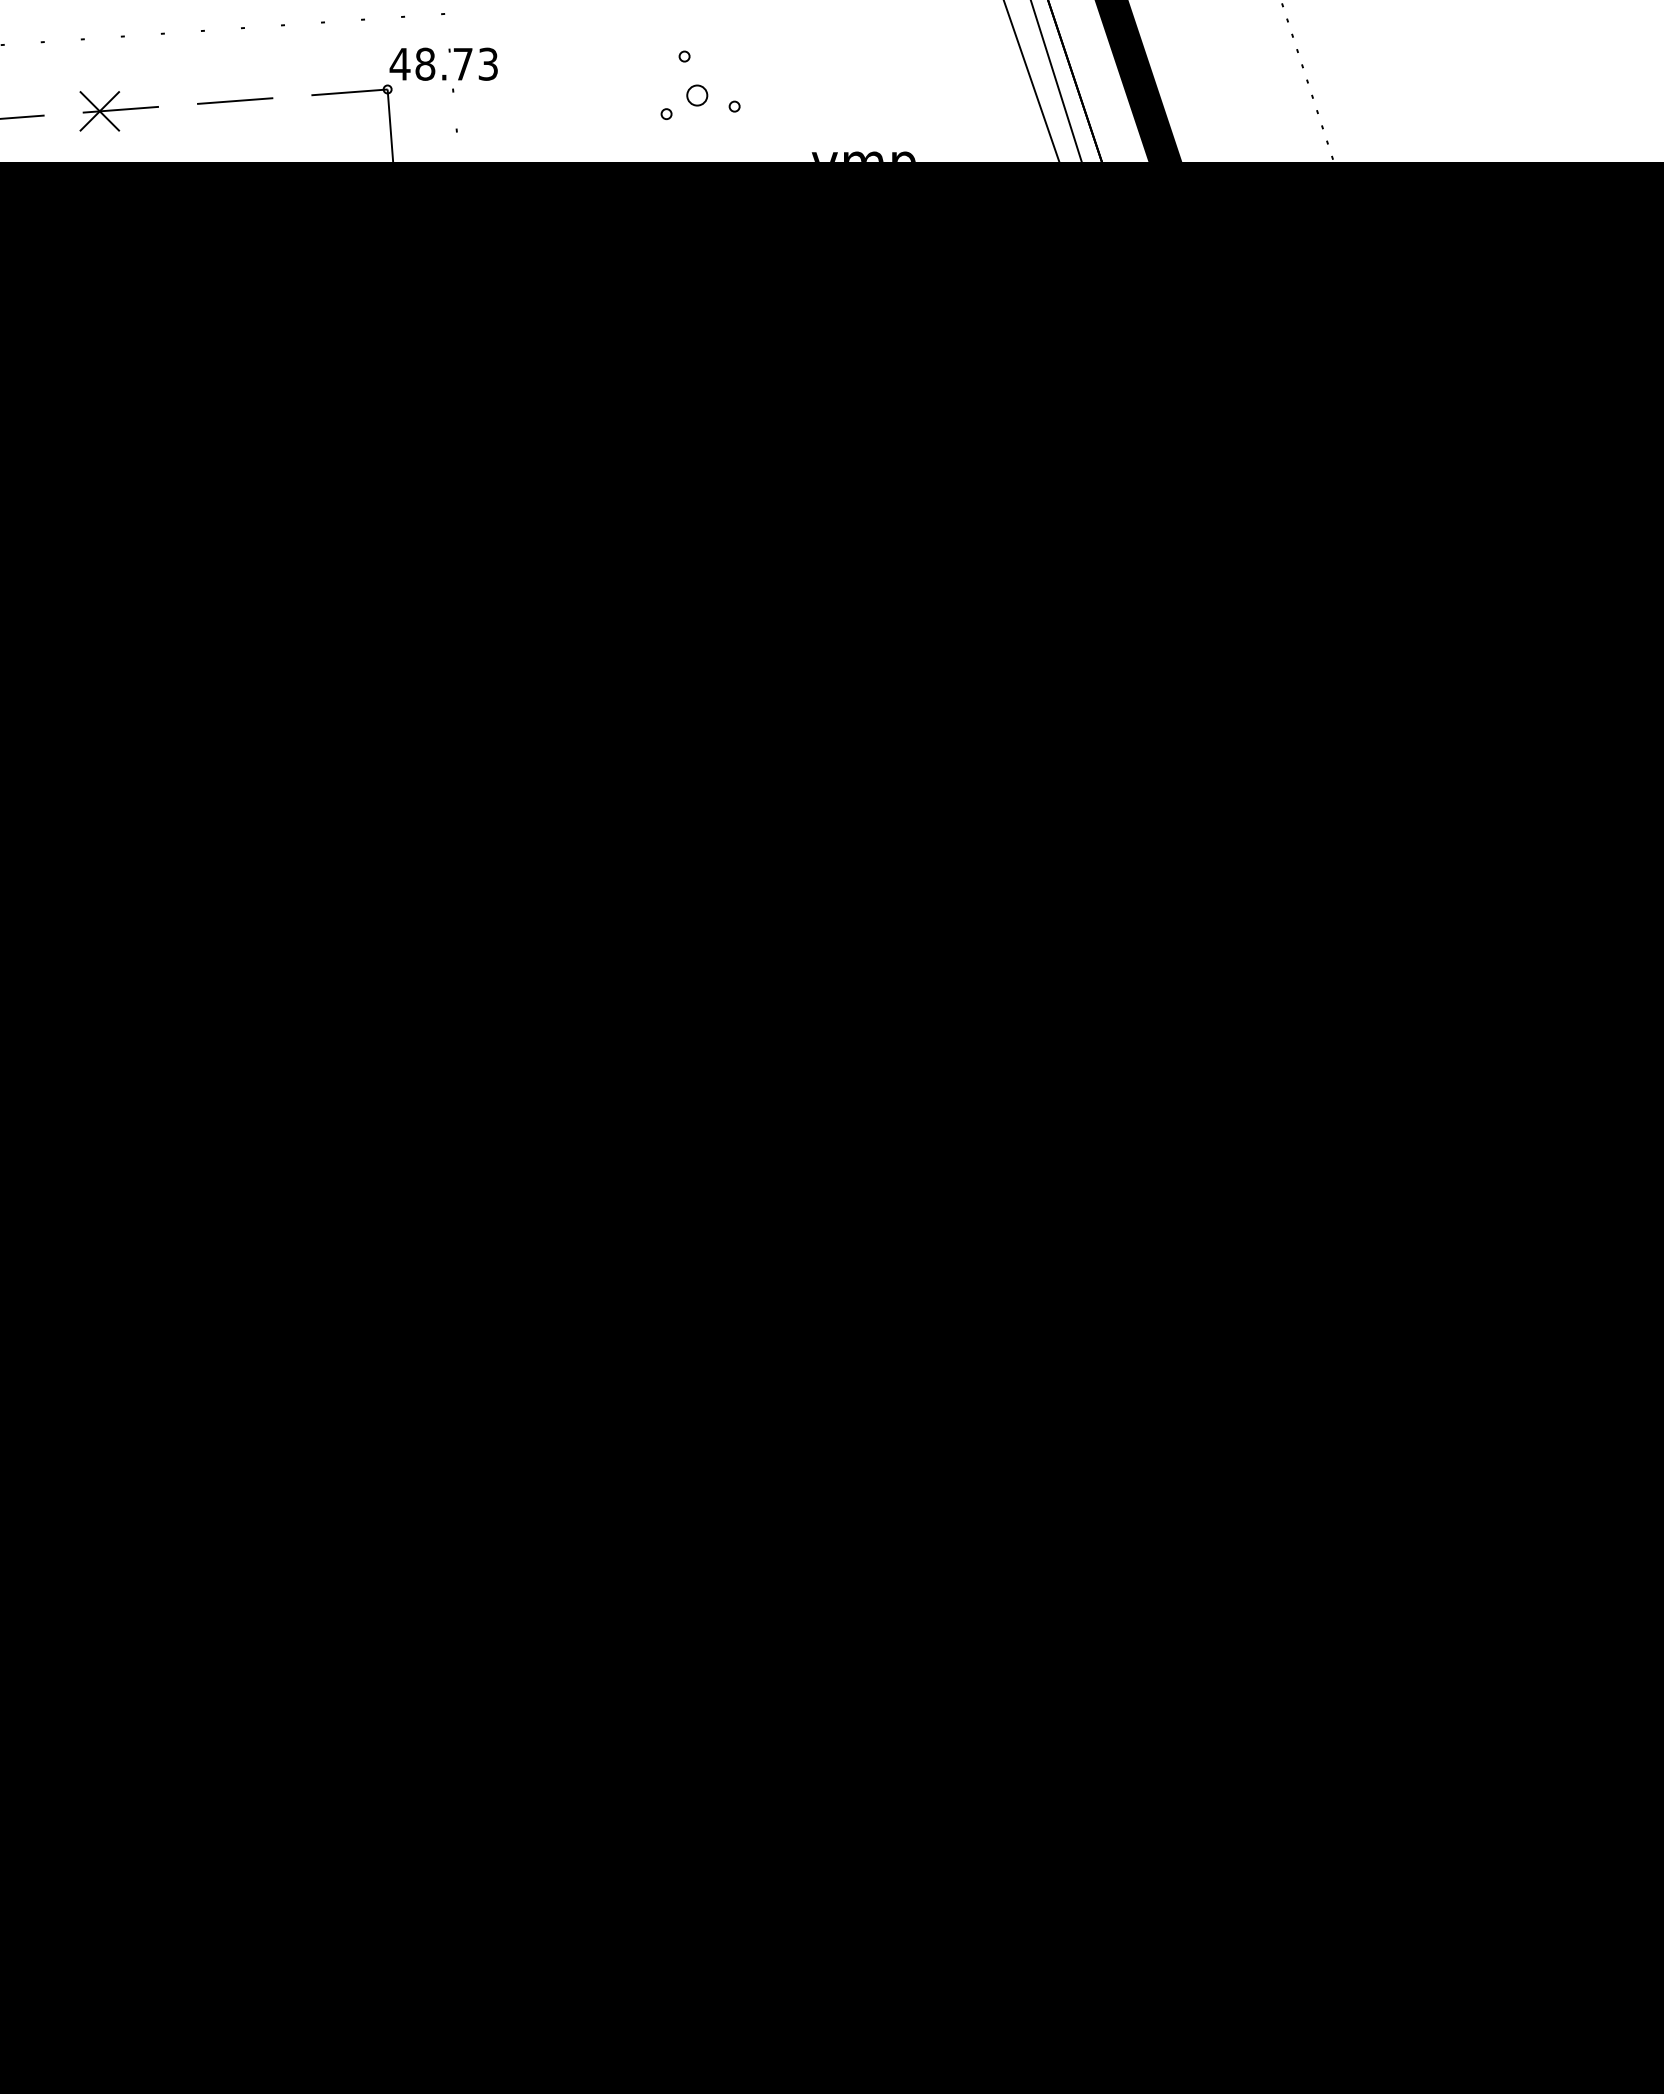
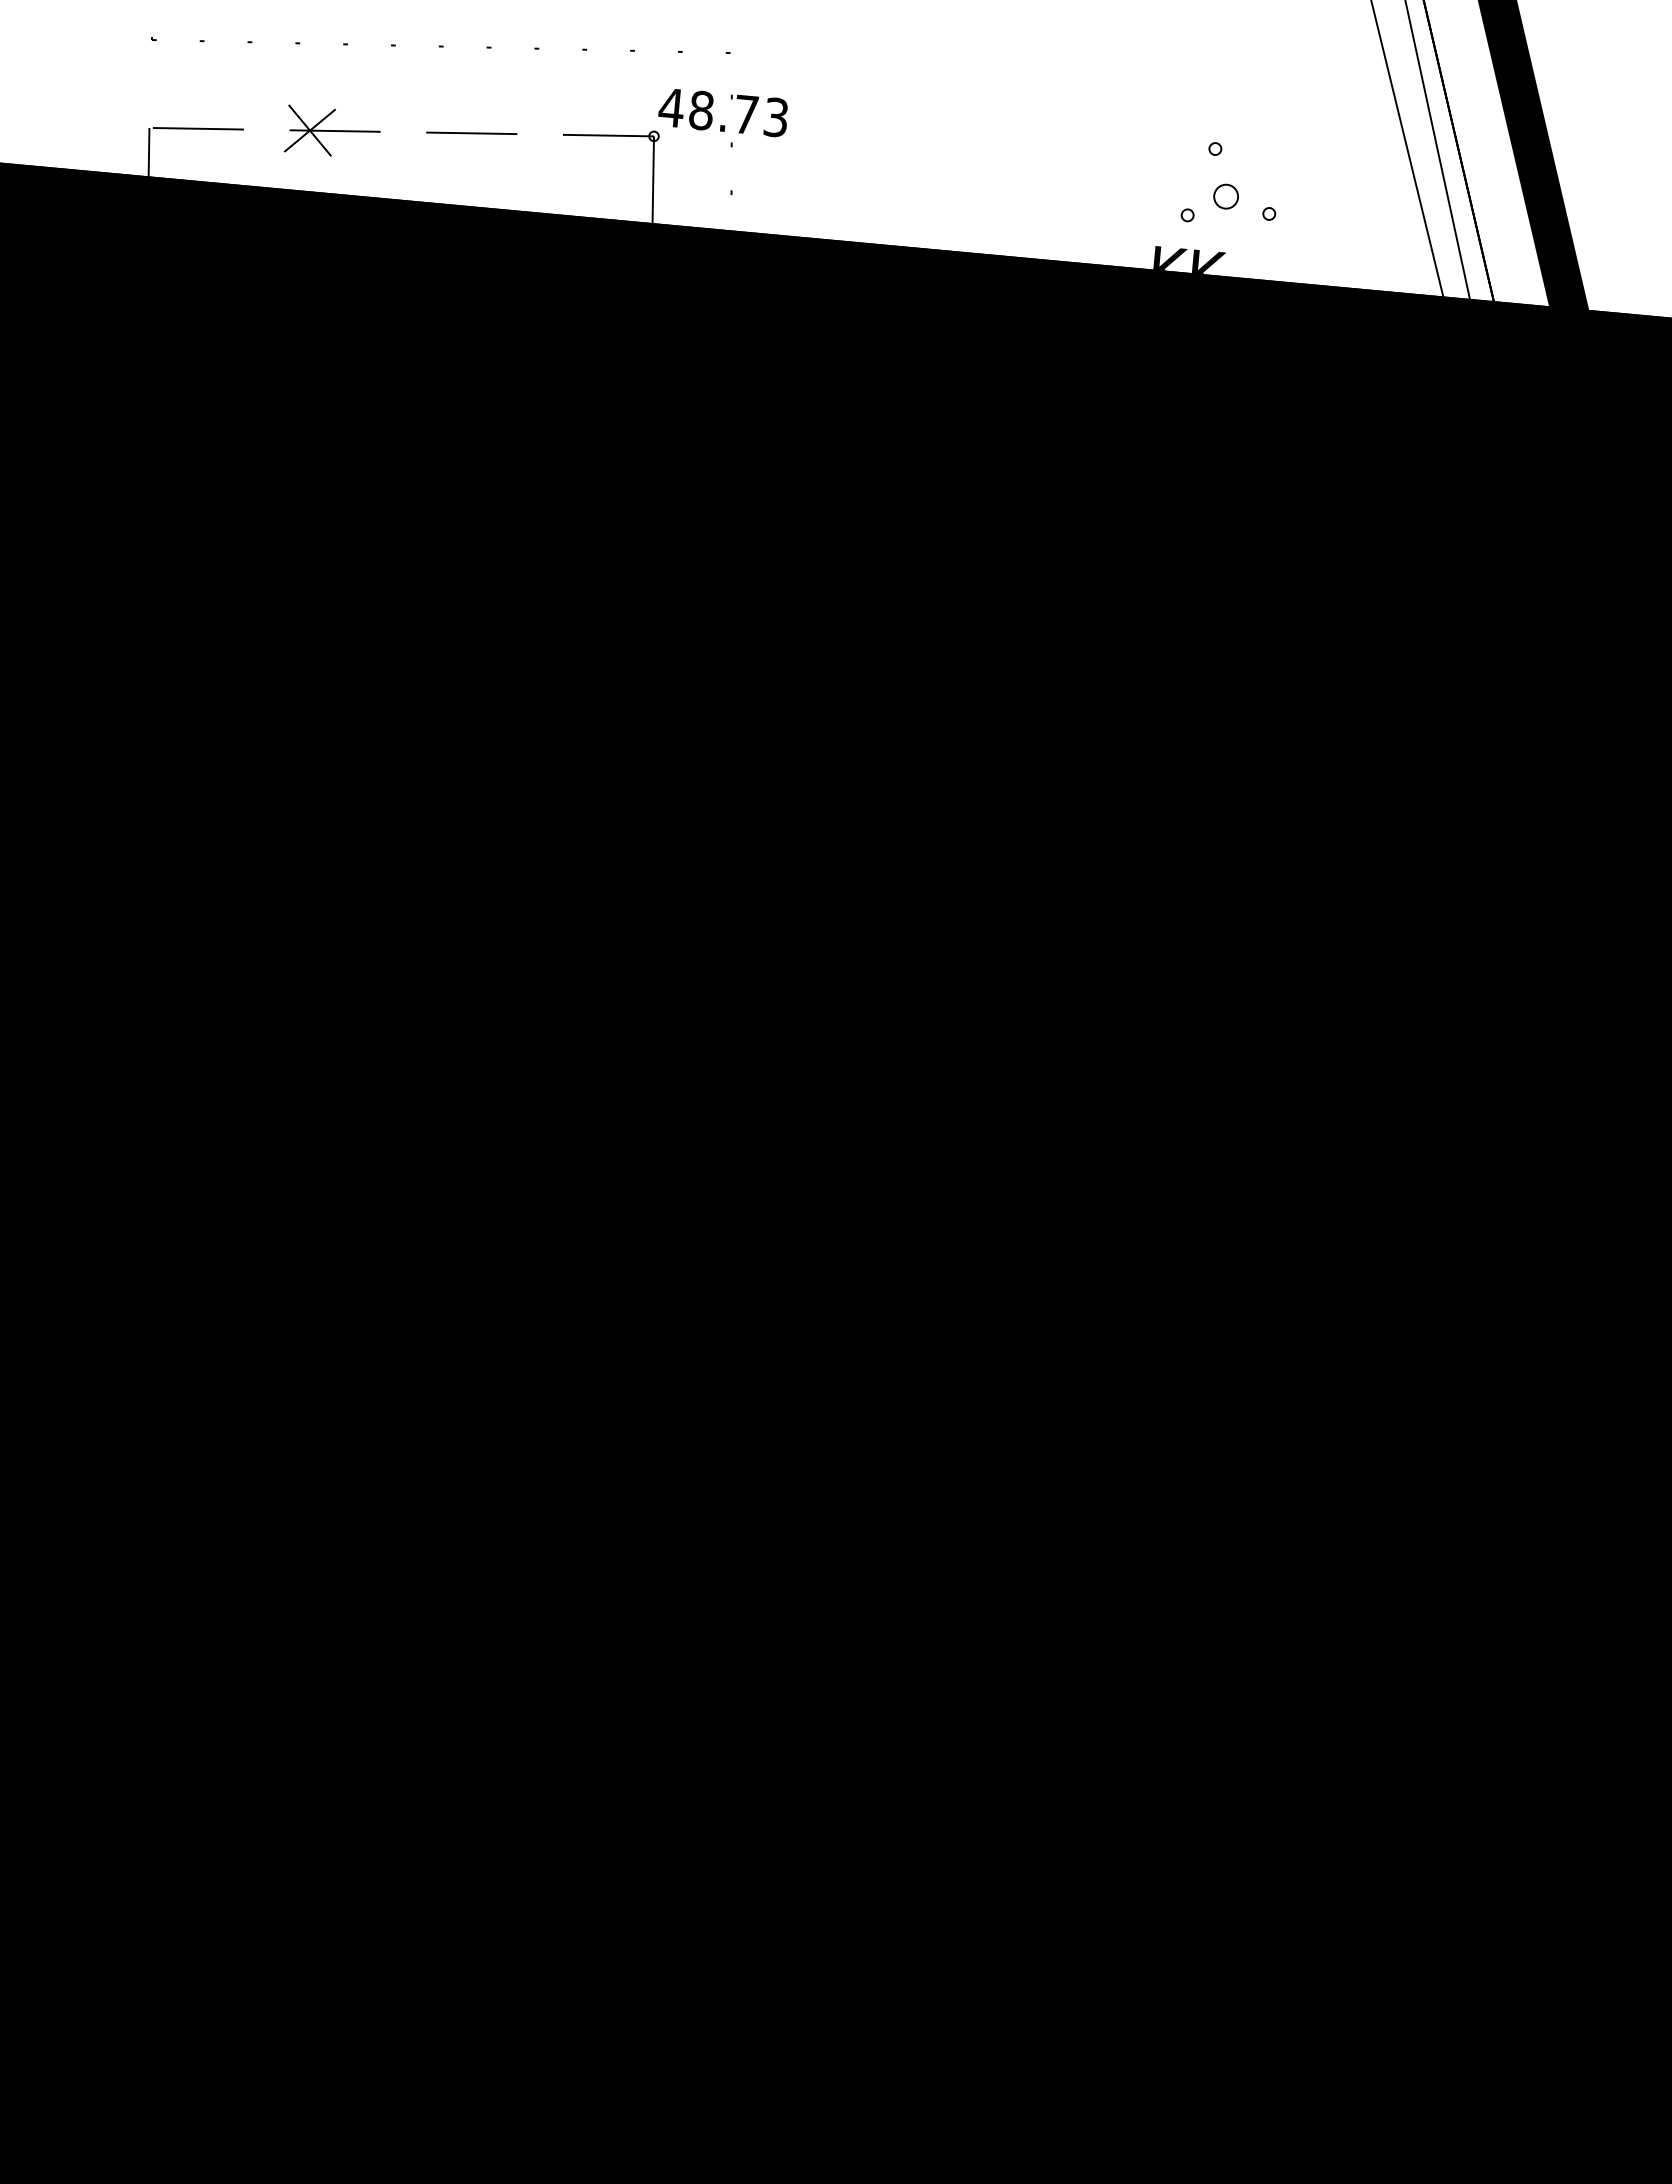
part: (700, 84) -> (1231, 183), moved
text: (863, 151) -> (1211, 262), vmp -> KK

